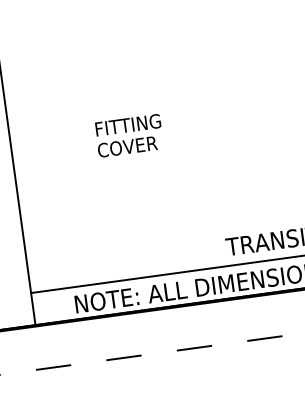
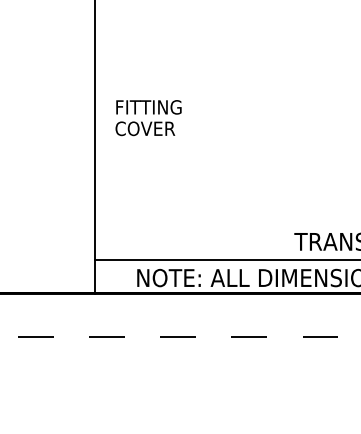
text: (129, 136) -> (148, 118), moved

